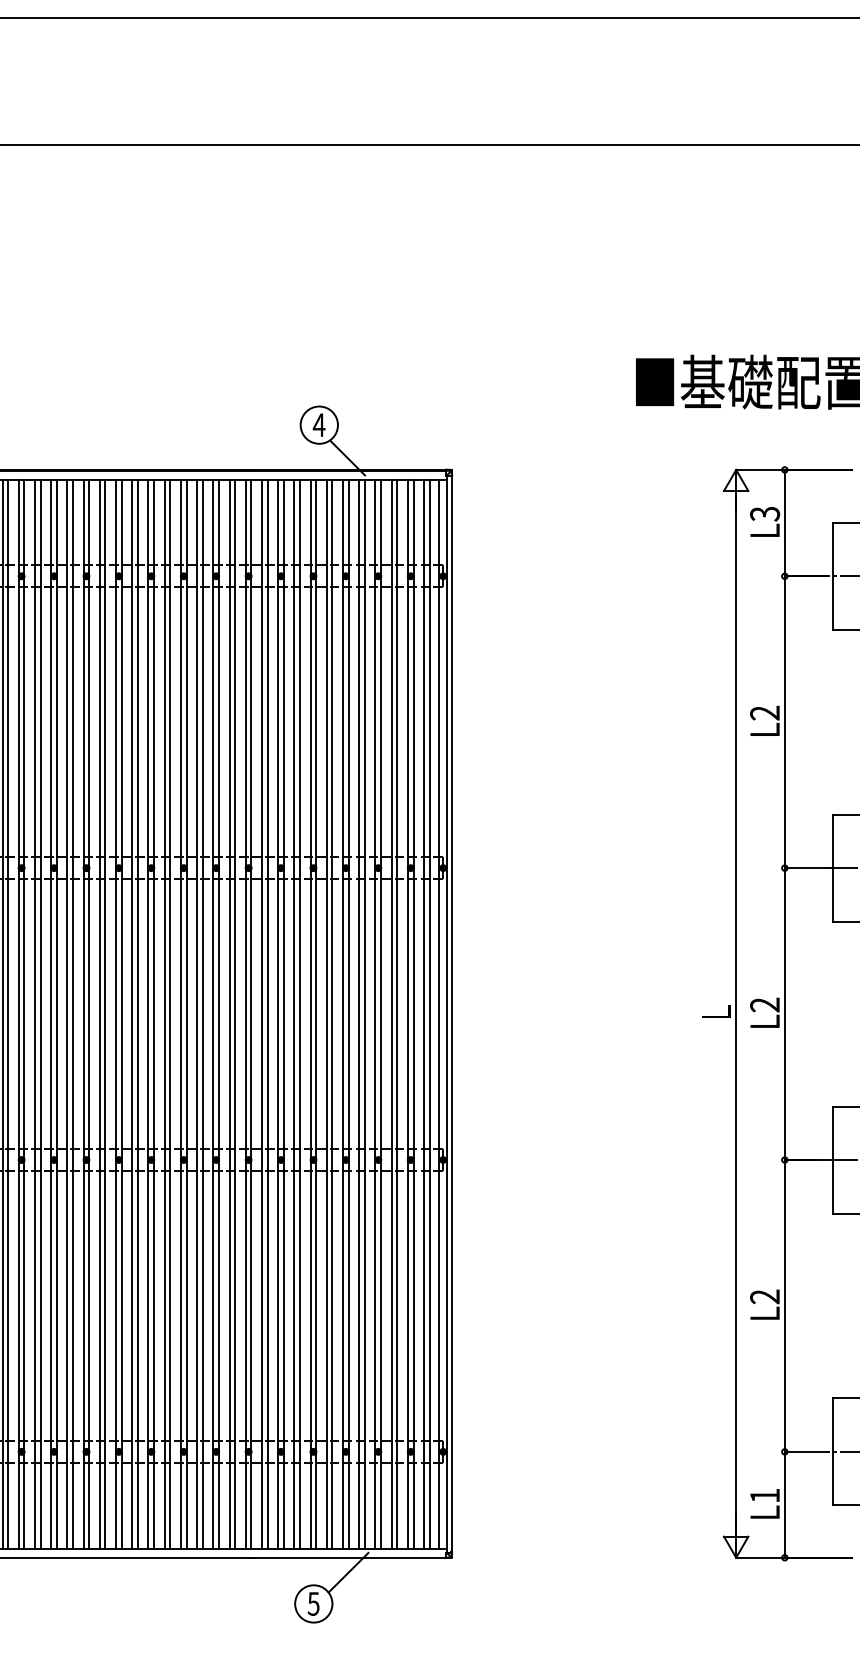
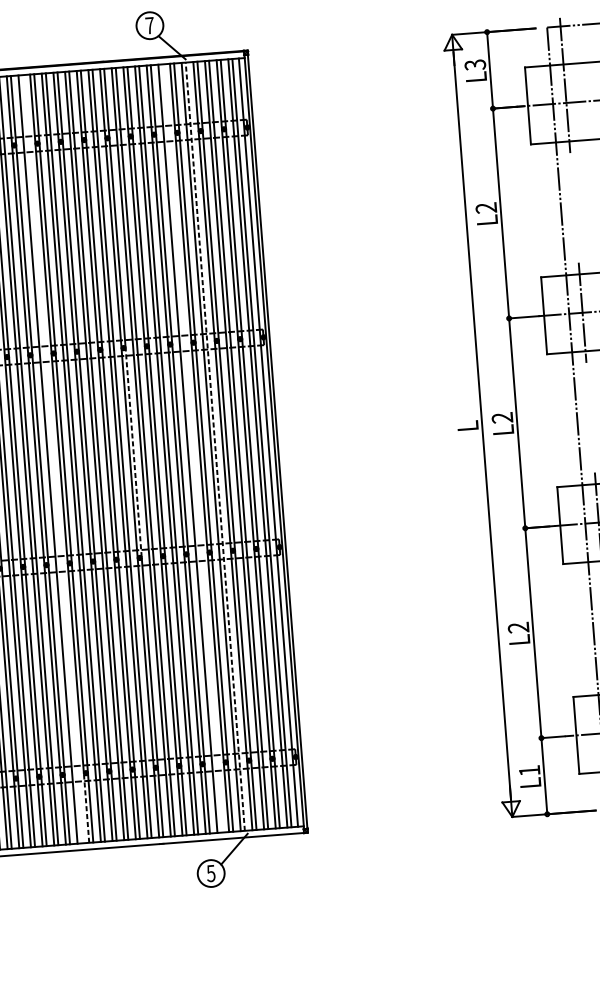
text: (318, 424) -> (149, 25), 4 -> 7
line: (137, 1013) -> (51, 458), removed
line: (251, 1013) -> (133, 452), solid -> dashed
line: (332, 1013) -> (191, 447), removed
line: (364, 1013) -> (214, 446), solid -> dashed
line: (148, 1500) -> (86, 808), solid -> dashed

